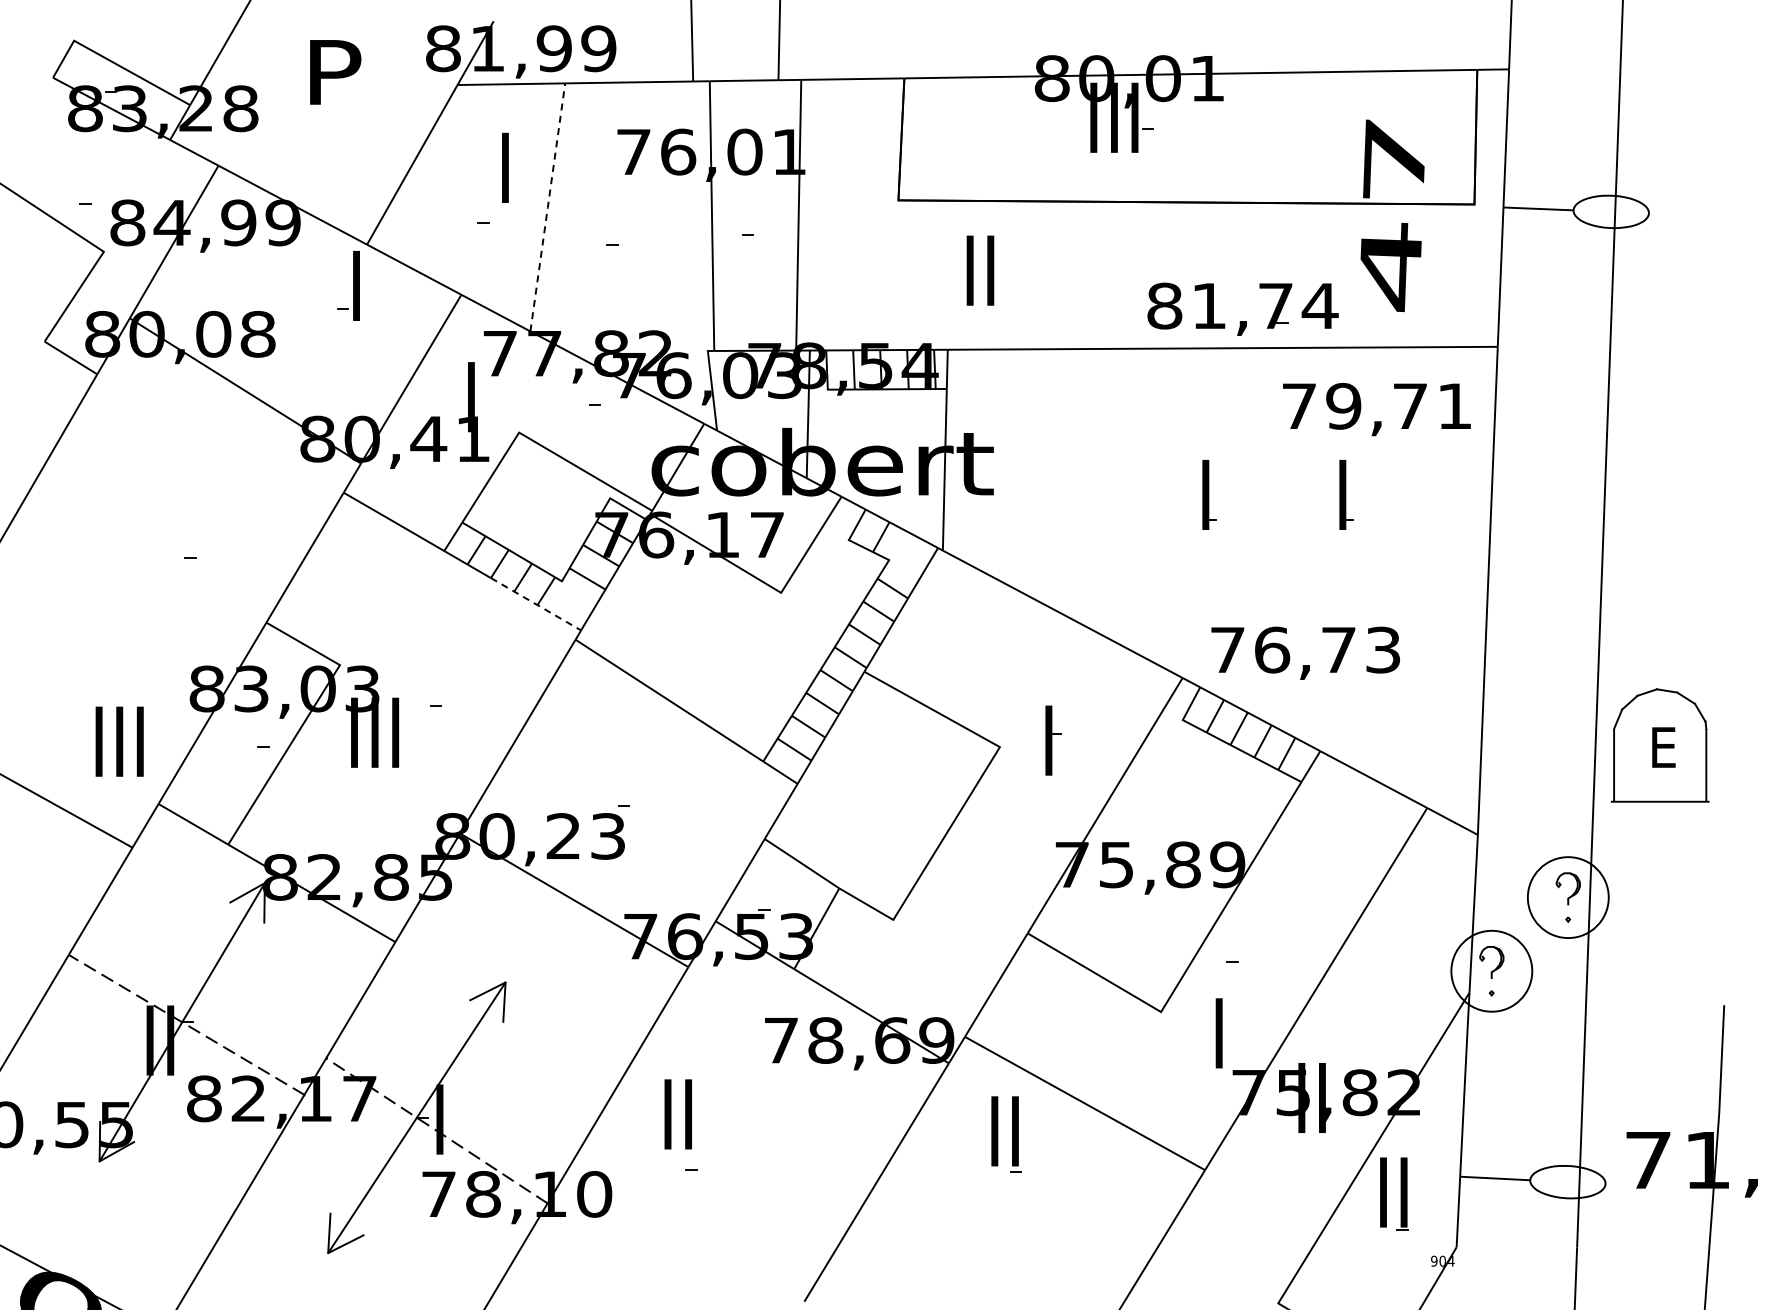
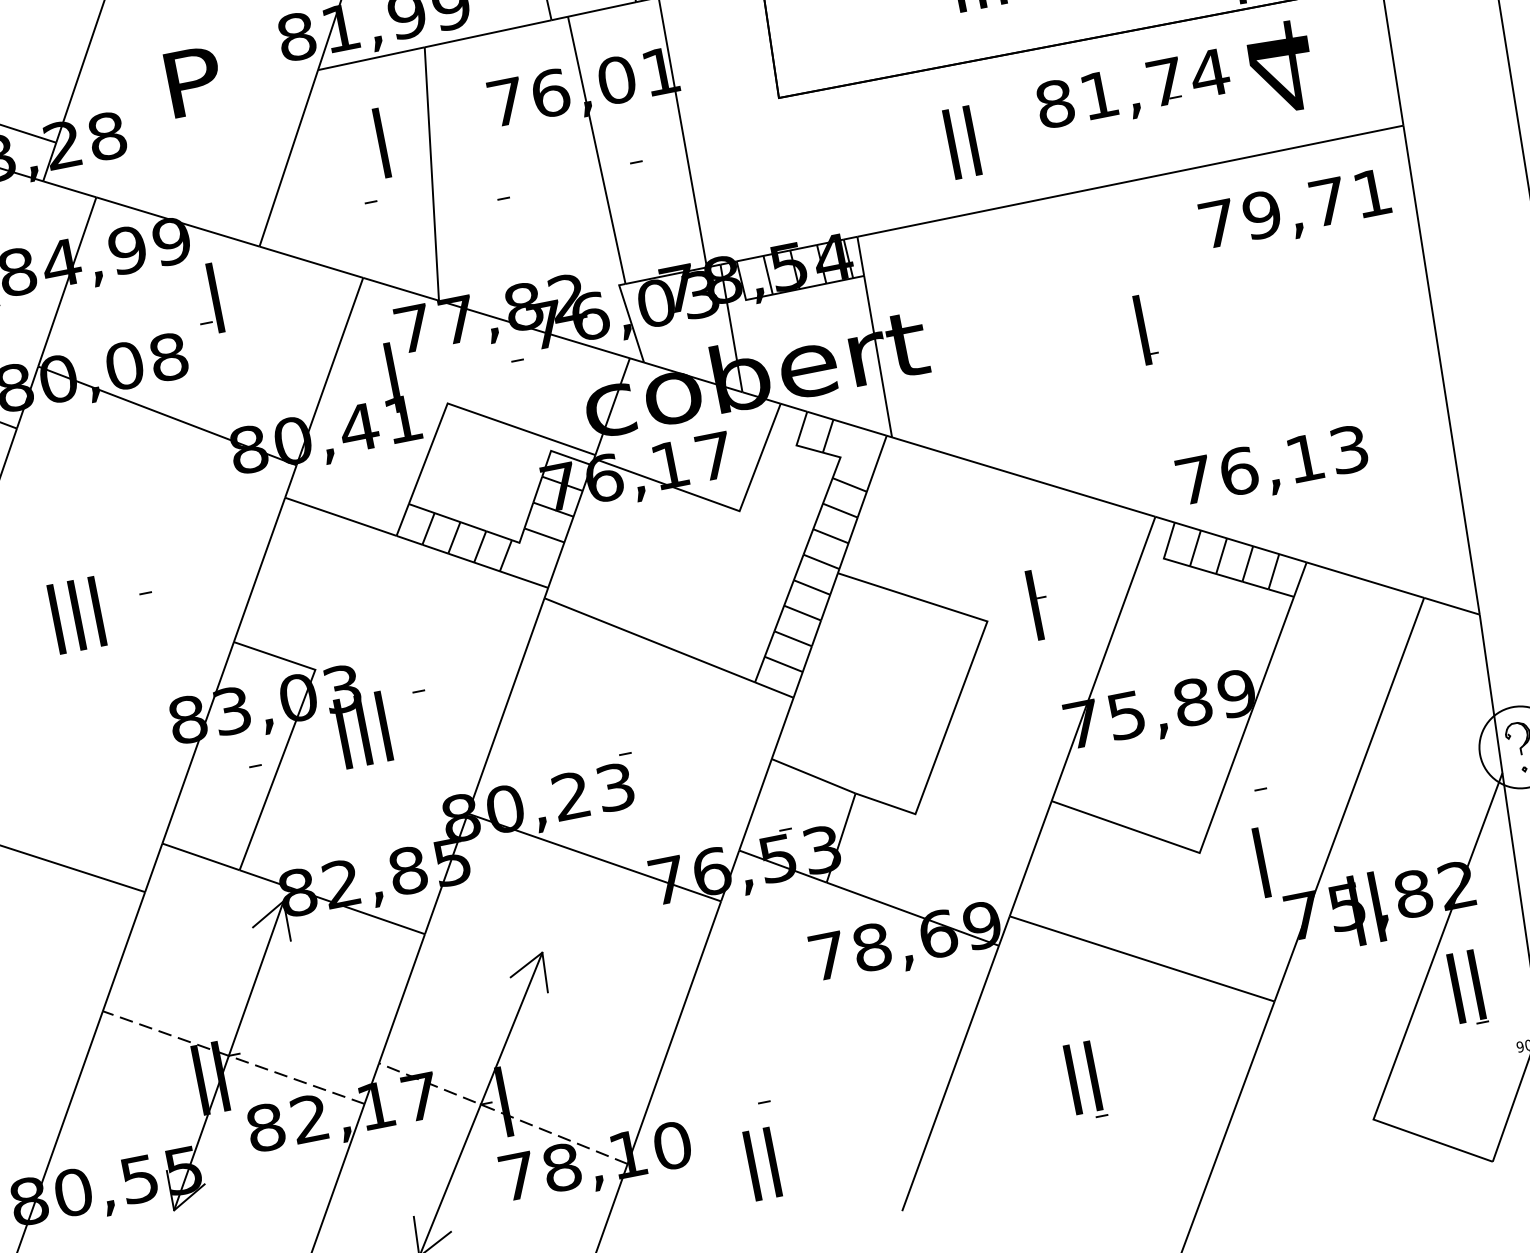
line: (547, 207) -> (431, 174), dashed -> solid
text: (980, 270) -> (962, 142), moved
part: (348, 285) -> (207, 299), moved
part: (1242, 321) -> (1135, 103), moved
part: (1346, 494) -> (1282, 302), removed
line: (536, 604) -> (498, 570), dashed -> solid
text: (1338, 649) -> (1304, 457), 76,73 -> 76,13
text: (119, 741) -> (76, 615), moved
text: (677, 1114) -> (761, 1164), moved
part: (1006, 1134) -> (1085, 1080), moved

